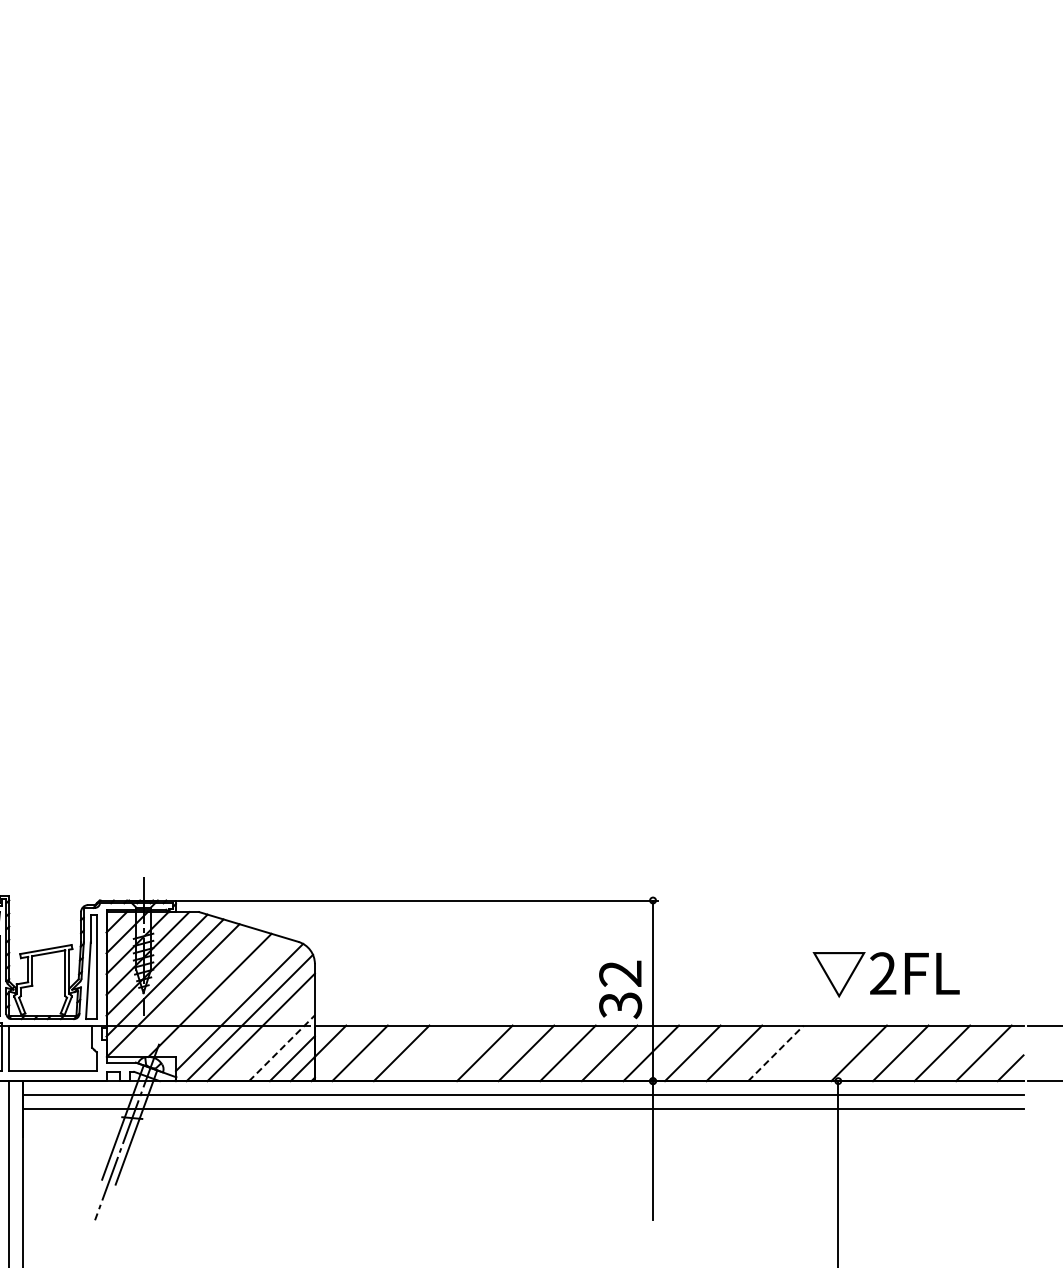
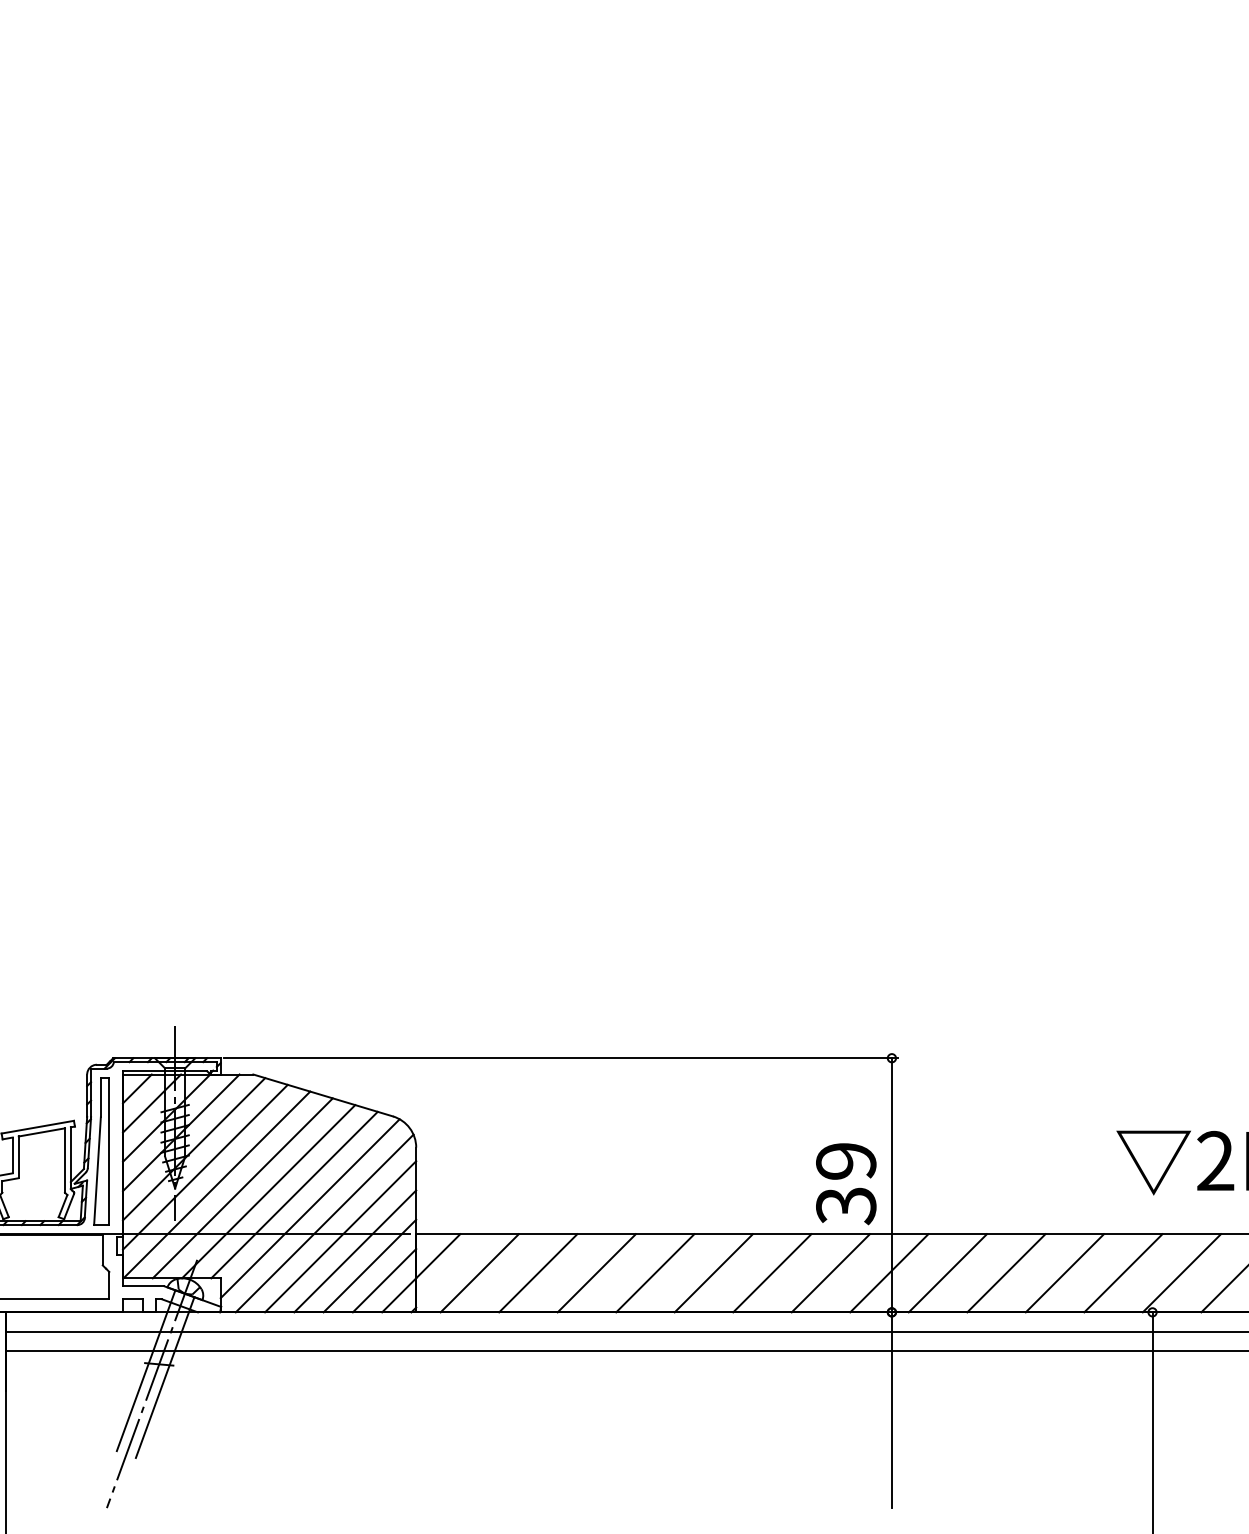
text: (620, 973) -> (846, 1160), 32 -> 39
line: (191, 992) -> (242, 1187), added
line: (228, 997) -> (294, 1194), added
line: (271, 1037) -> (355, 1250), added
line: (282, 1048) -> (370, 1266), dashed -> solid
line: (443, 1053) -> (597, 1273), added
line: (776, 1053) -> (1065, 1273), dashed -> solid
line: (817, 1053) -> (1123, 1273), added

